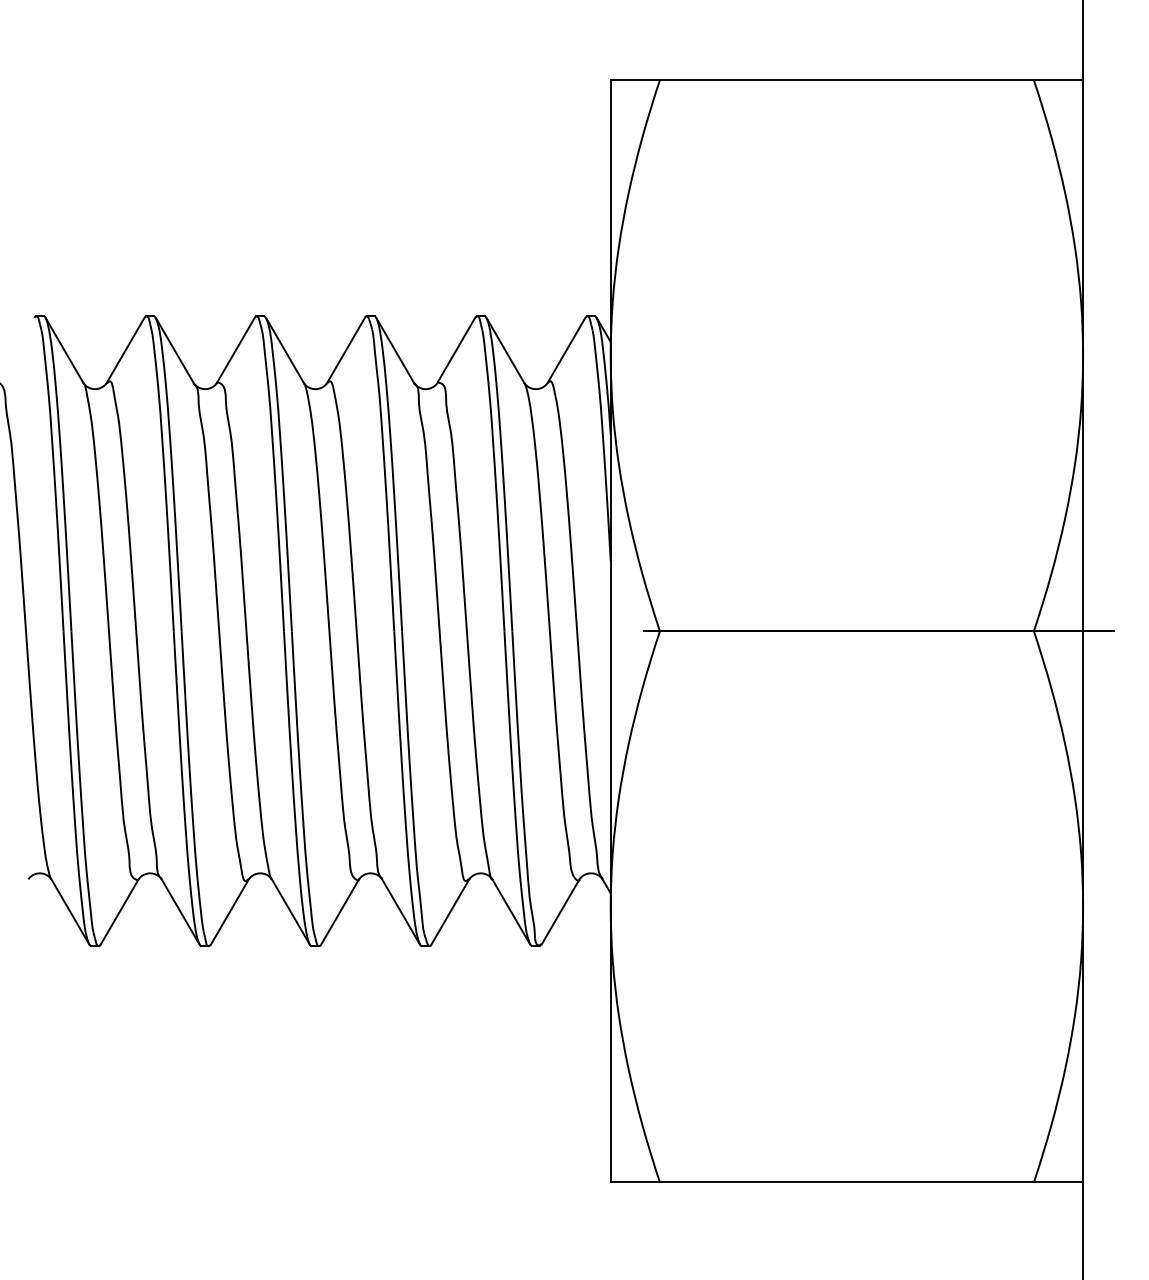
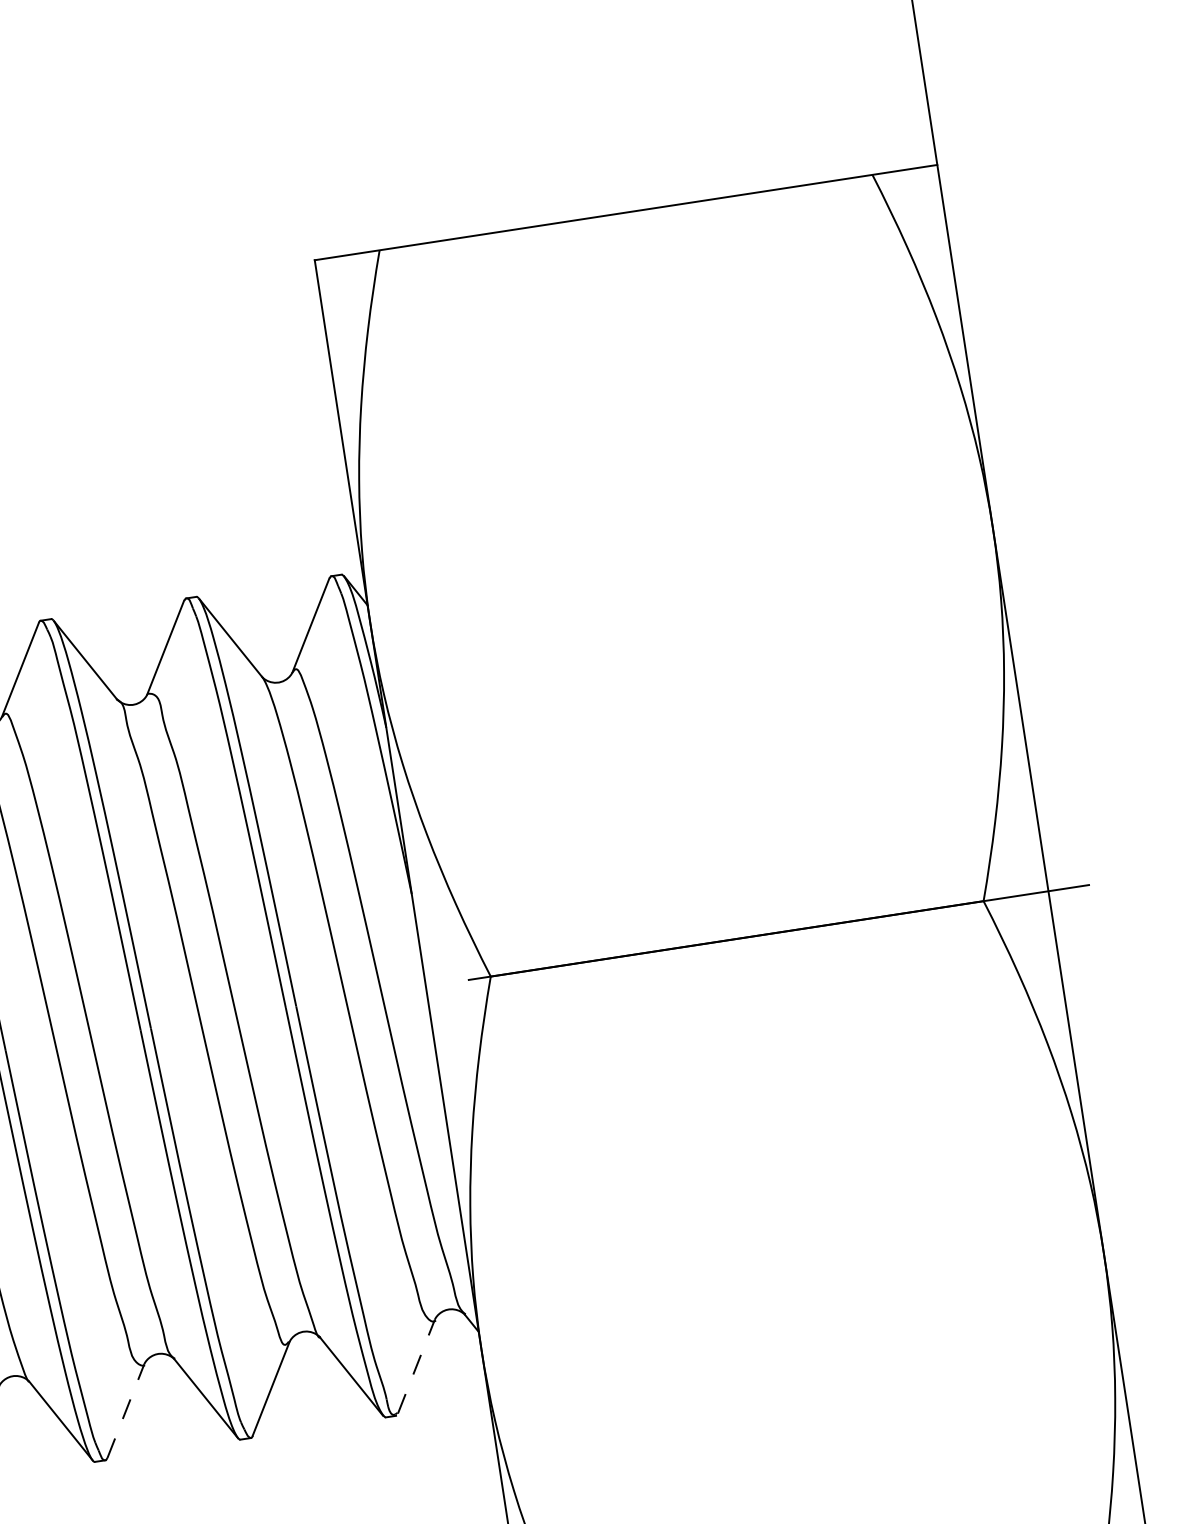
line: (340, 912) -> (126, 1411), solid -> dashed
line: (560, 912) -> (416, 1367), solid -> dashed

